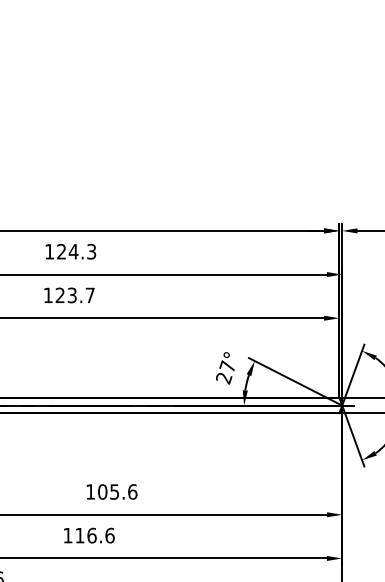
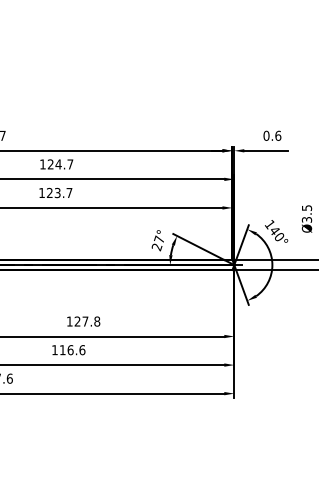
text: (91, 251) -> (70, 164), 124.3 -> 124.7
text: (117, 491) -> (87, 321), 105.6 -> 127.8

